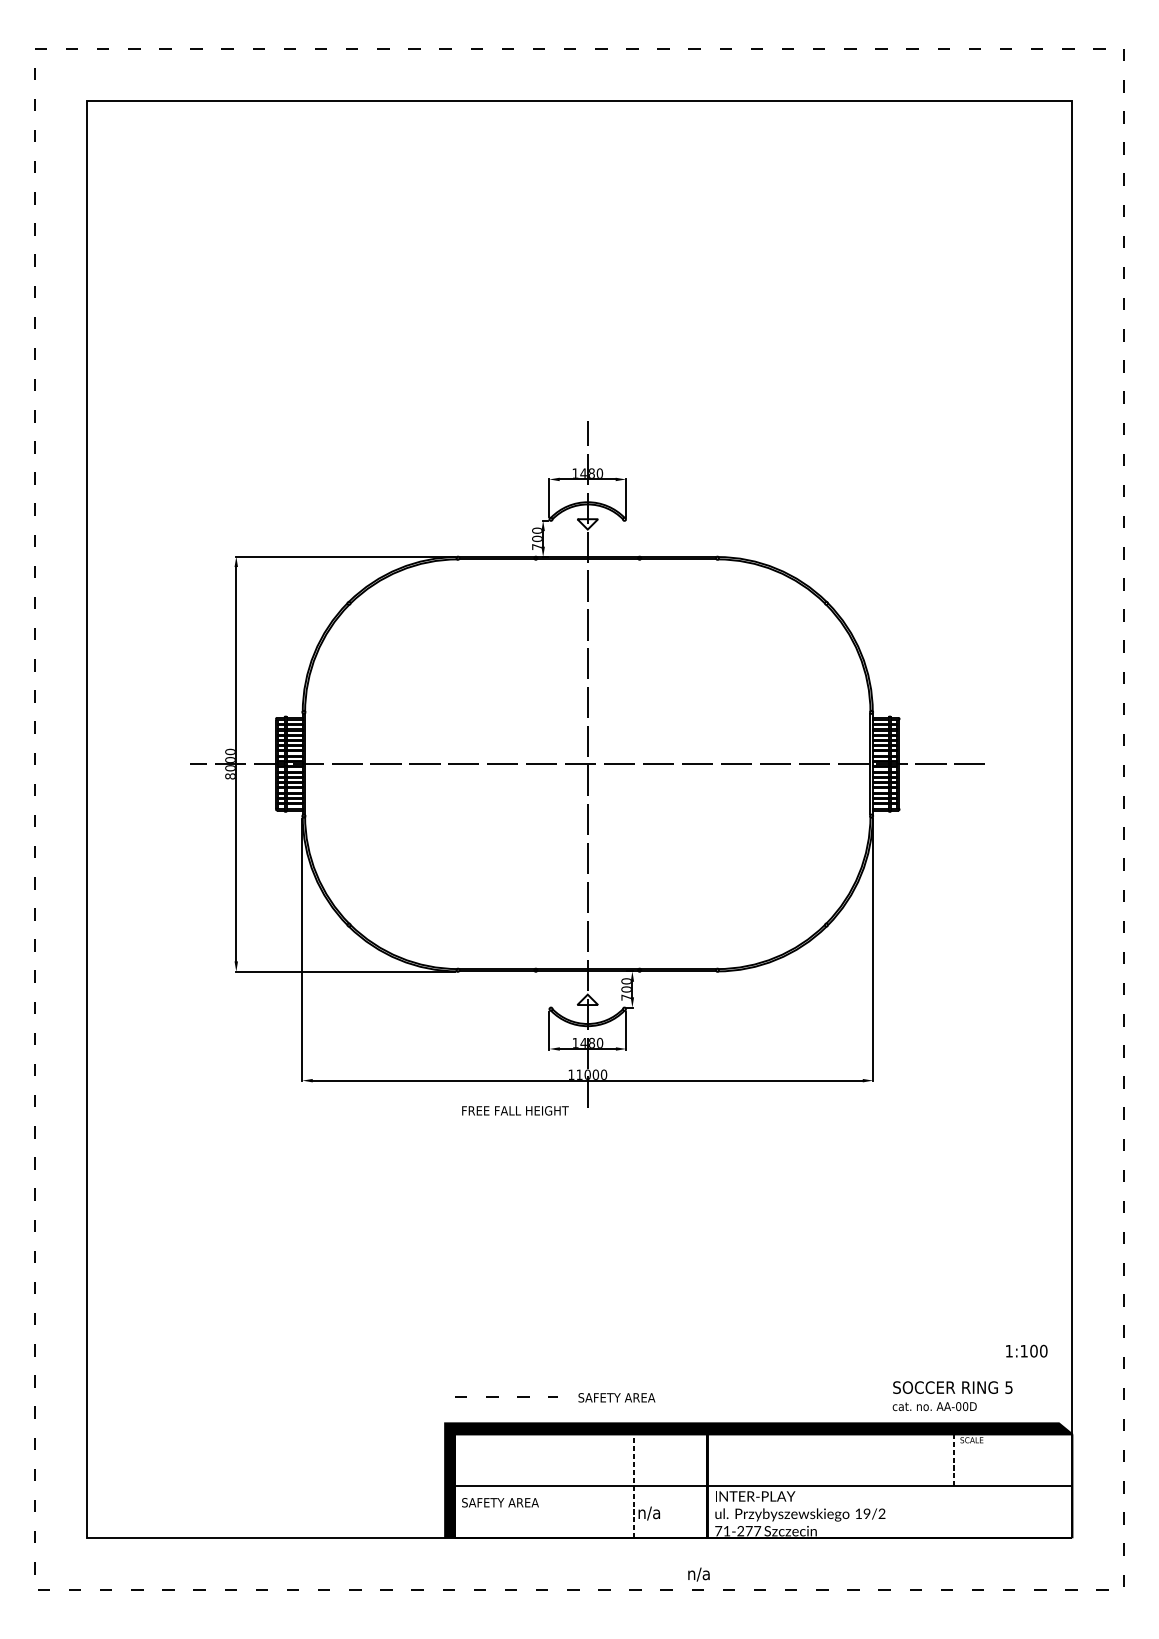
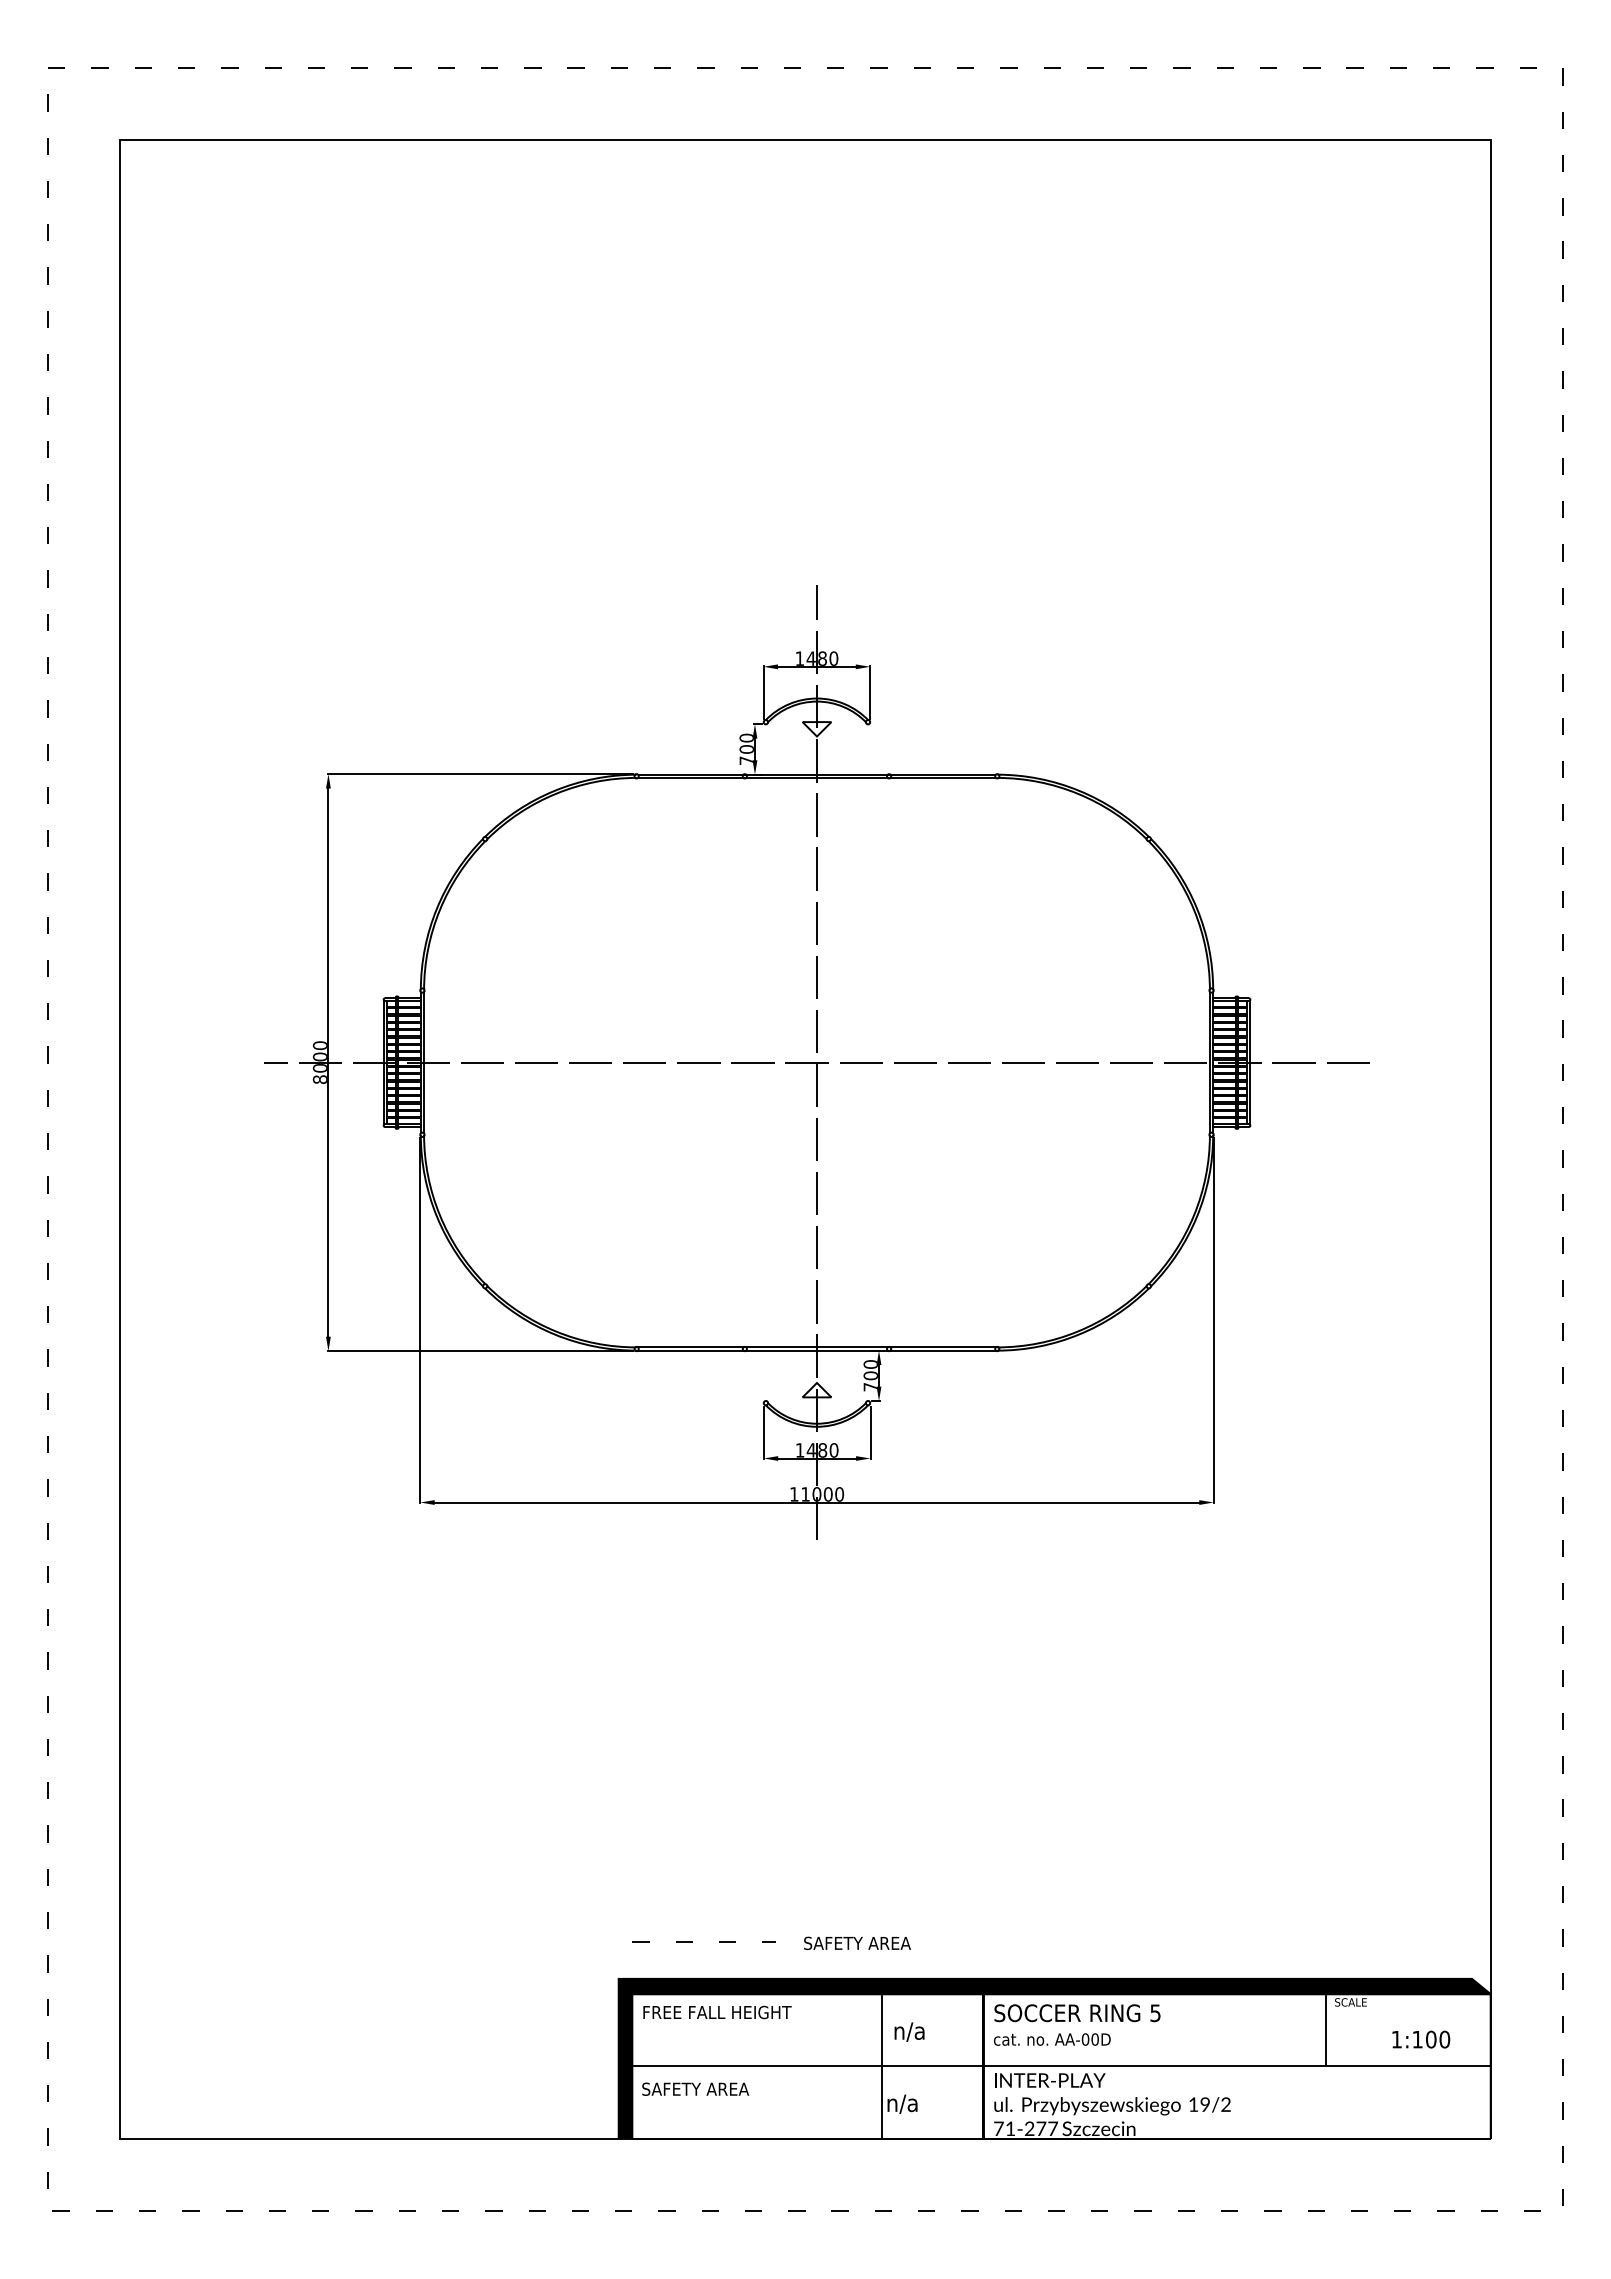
text: (515, 1110) -> (717, 2012), moved
text: (1026, 1351) -> (1421, 2039), moved
text: (952, 1395) -> (1077, 2024), moved
line: (954, 1459) -> (1326, 2029), dashed -> solid
line: (634, 1485) -> (881, 2065), dashed -> solid
text: (698, 1574) -> (909, 2031), moved

